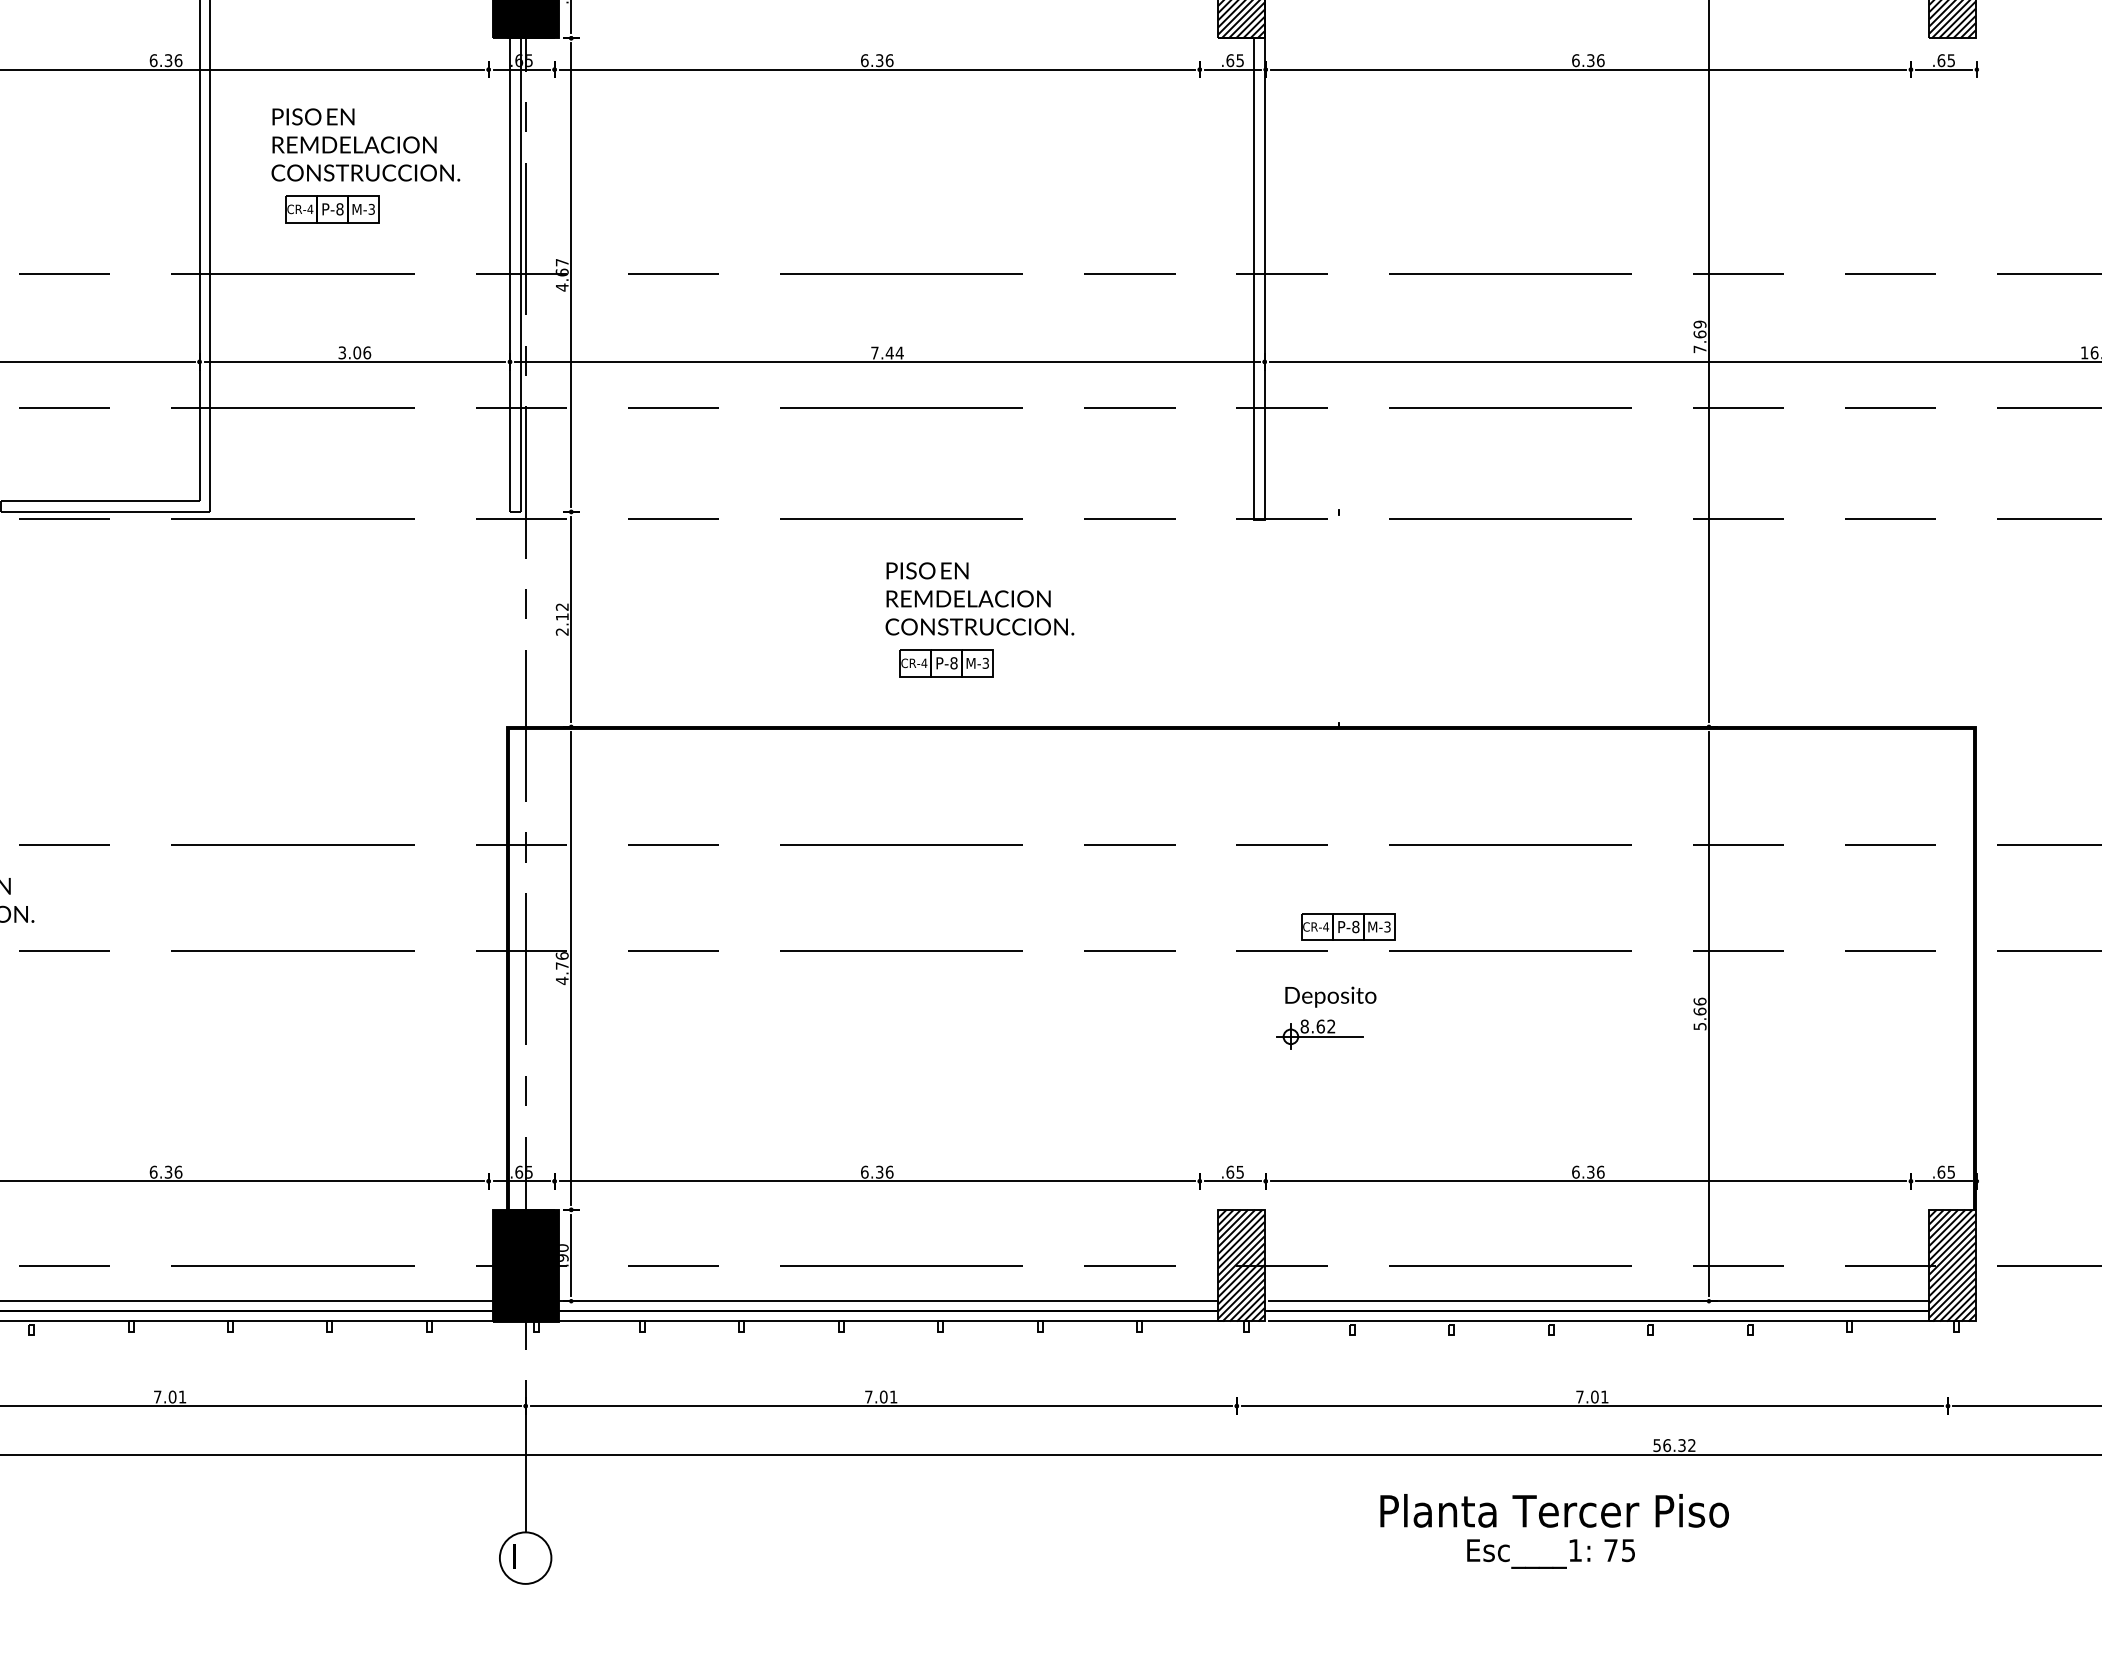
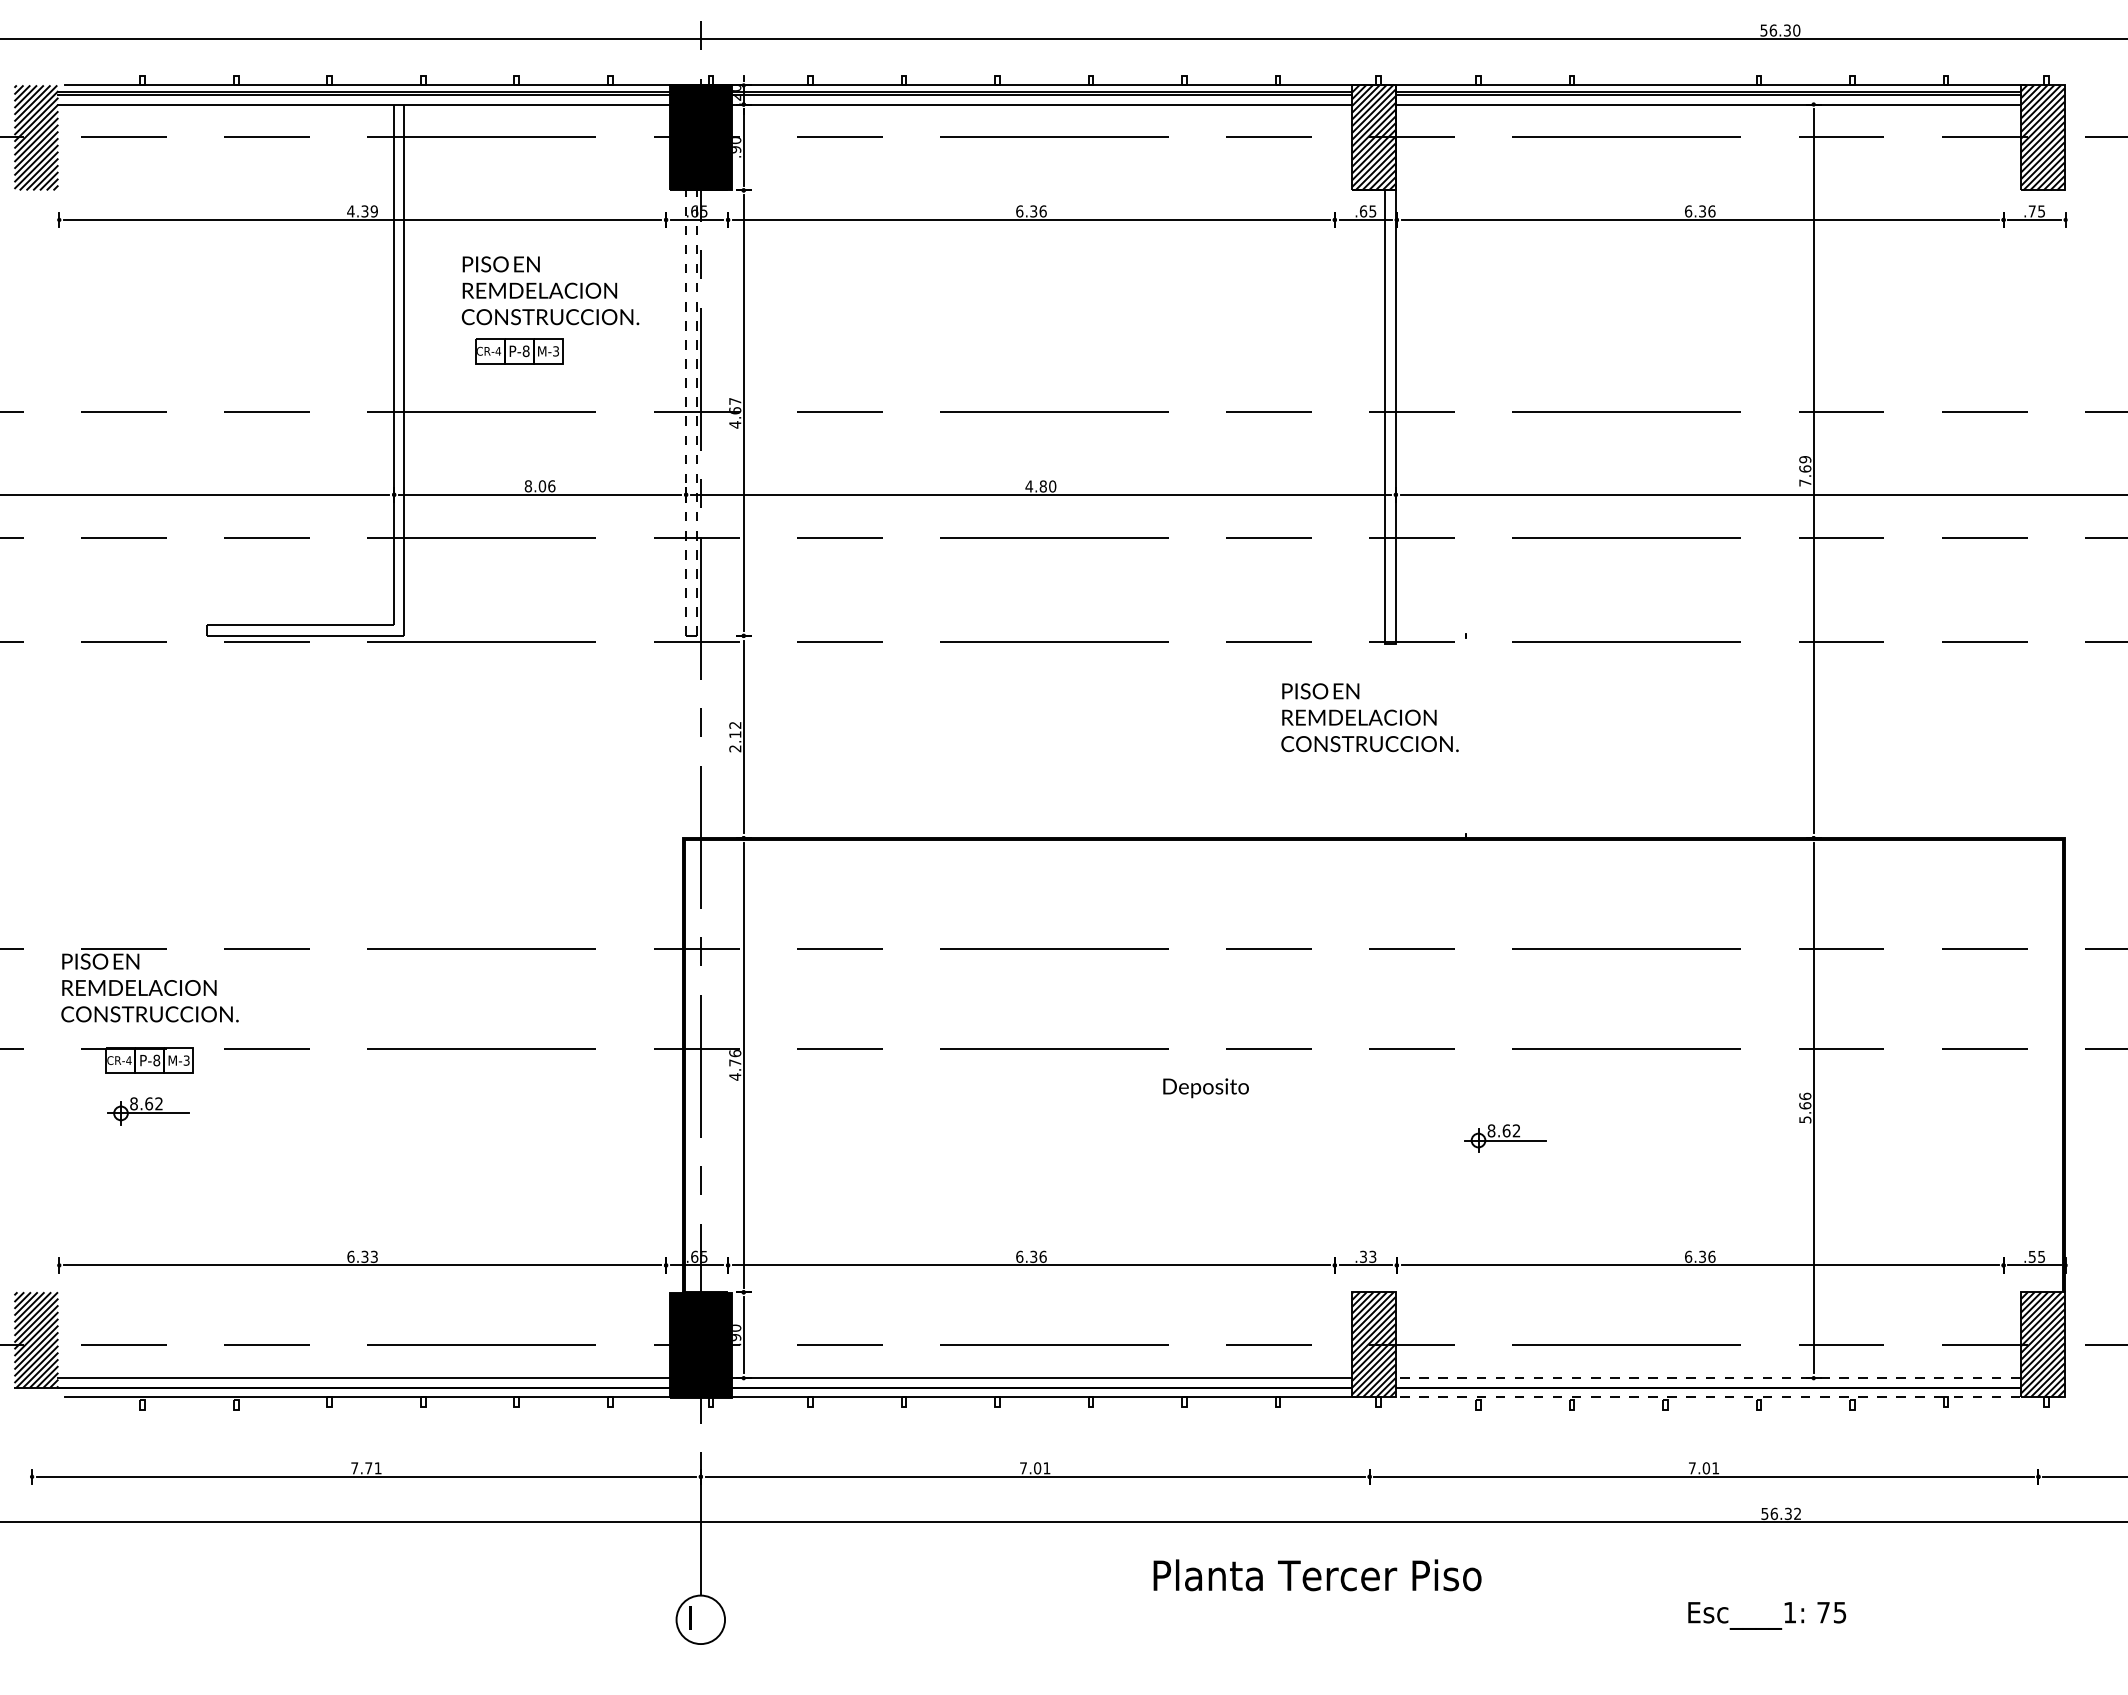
text: (165, 60) -> (362, 211), 6.36 -> 4.39
text: (1940, 60) -> (2031, 211), .65 -> .75
line: (510, 275) -> (686, 413), solid -> dashed
line: (521, 275) -> (696, 413), solid -> dashed
text: (341, 353) -> (527, 486), 3.06 -> 8.06
text: (886, 353) -> (1040, 486), 7.44 -> 4.80
text: (979, 598) -> (1369, 717), moved
part: (946, 663) -> (1096, 778), removed
part: (1348, 927) -> (1474, 1026), removed
text: (1330, 997) -> (1205, 1088), moved
part: (1319, 1034) -> (1505, 1138), moved
text: (178, 1171) -> (374, 1256), 6.36 -> 6.33
text: (1234, 1171) -> (1367, 1256), .65 -> .33
text: (1940, 1171) -> (2031, 1256), .65 -> .55
line: (1600, 1301) -> (1711, 1378), solid -> dashed
line: (1602, 1321) -> (1713, 1397), solid -> dashed
text: (172, 1397) -> (368, 1468), 7.01 -> 7.71
text: (1554, 1511) -> (1317, 1575), moved
text: (1551, 1553) -> (1767, 1615), moved

